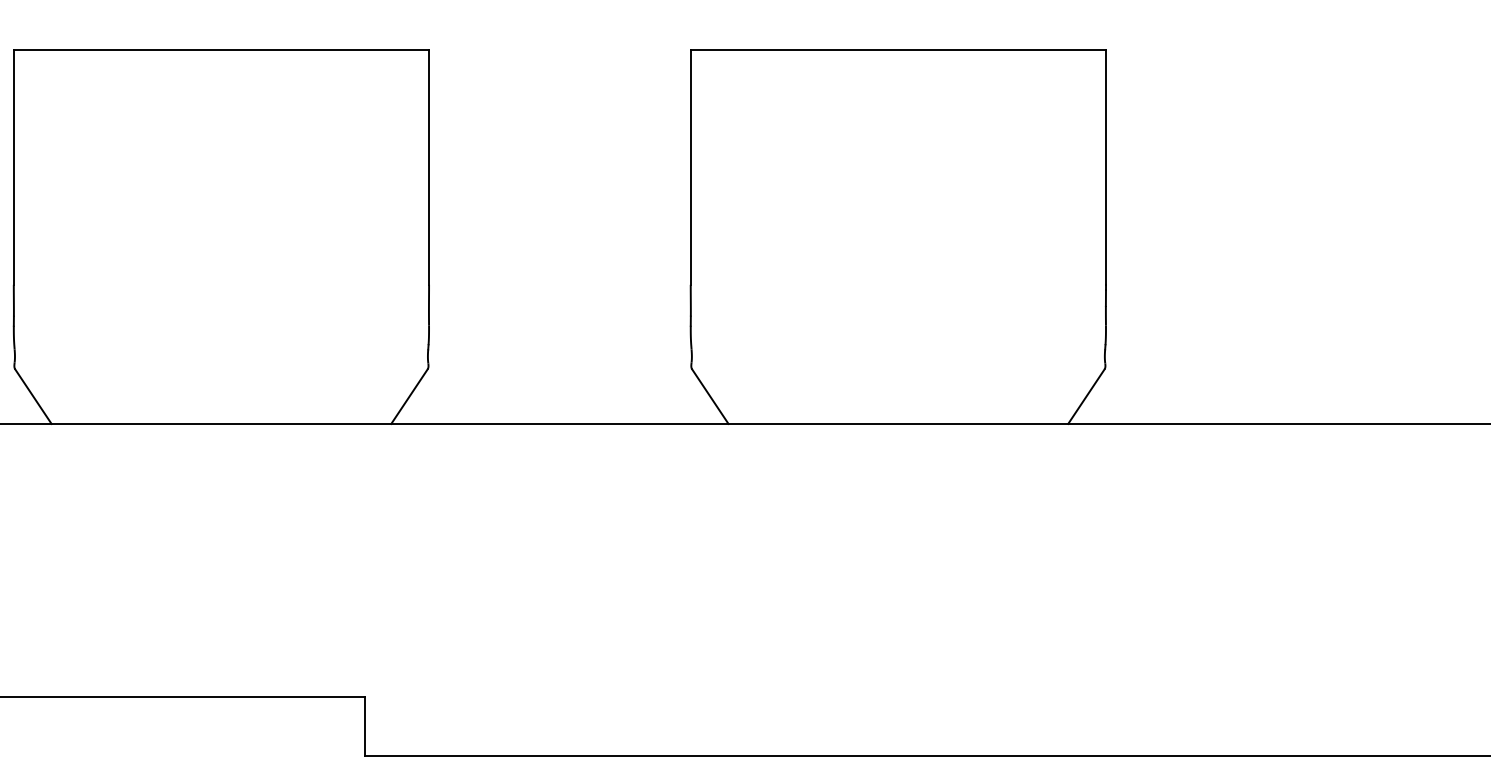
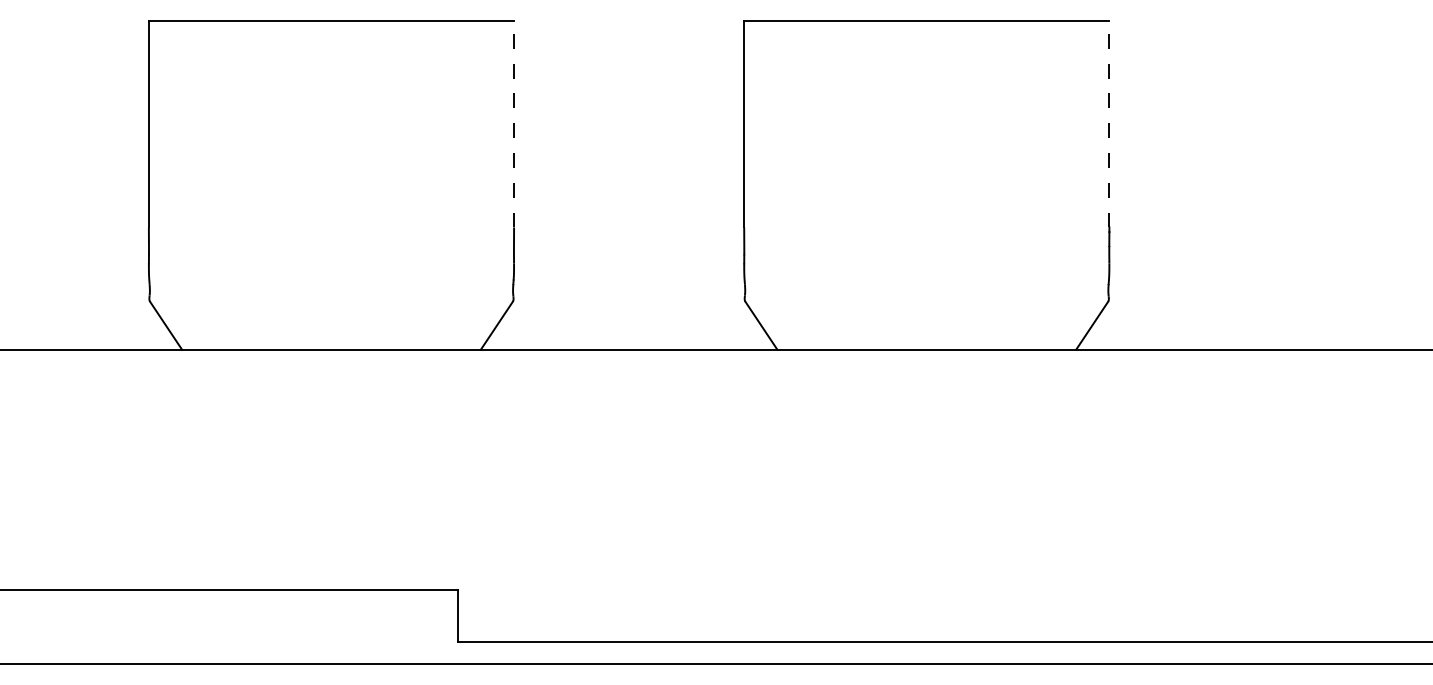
line: (429, 166) -> (514, 123), solid -> dashed
line: (1106, 166) -> (1109, 123), solid -> dashed

